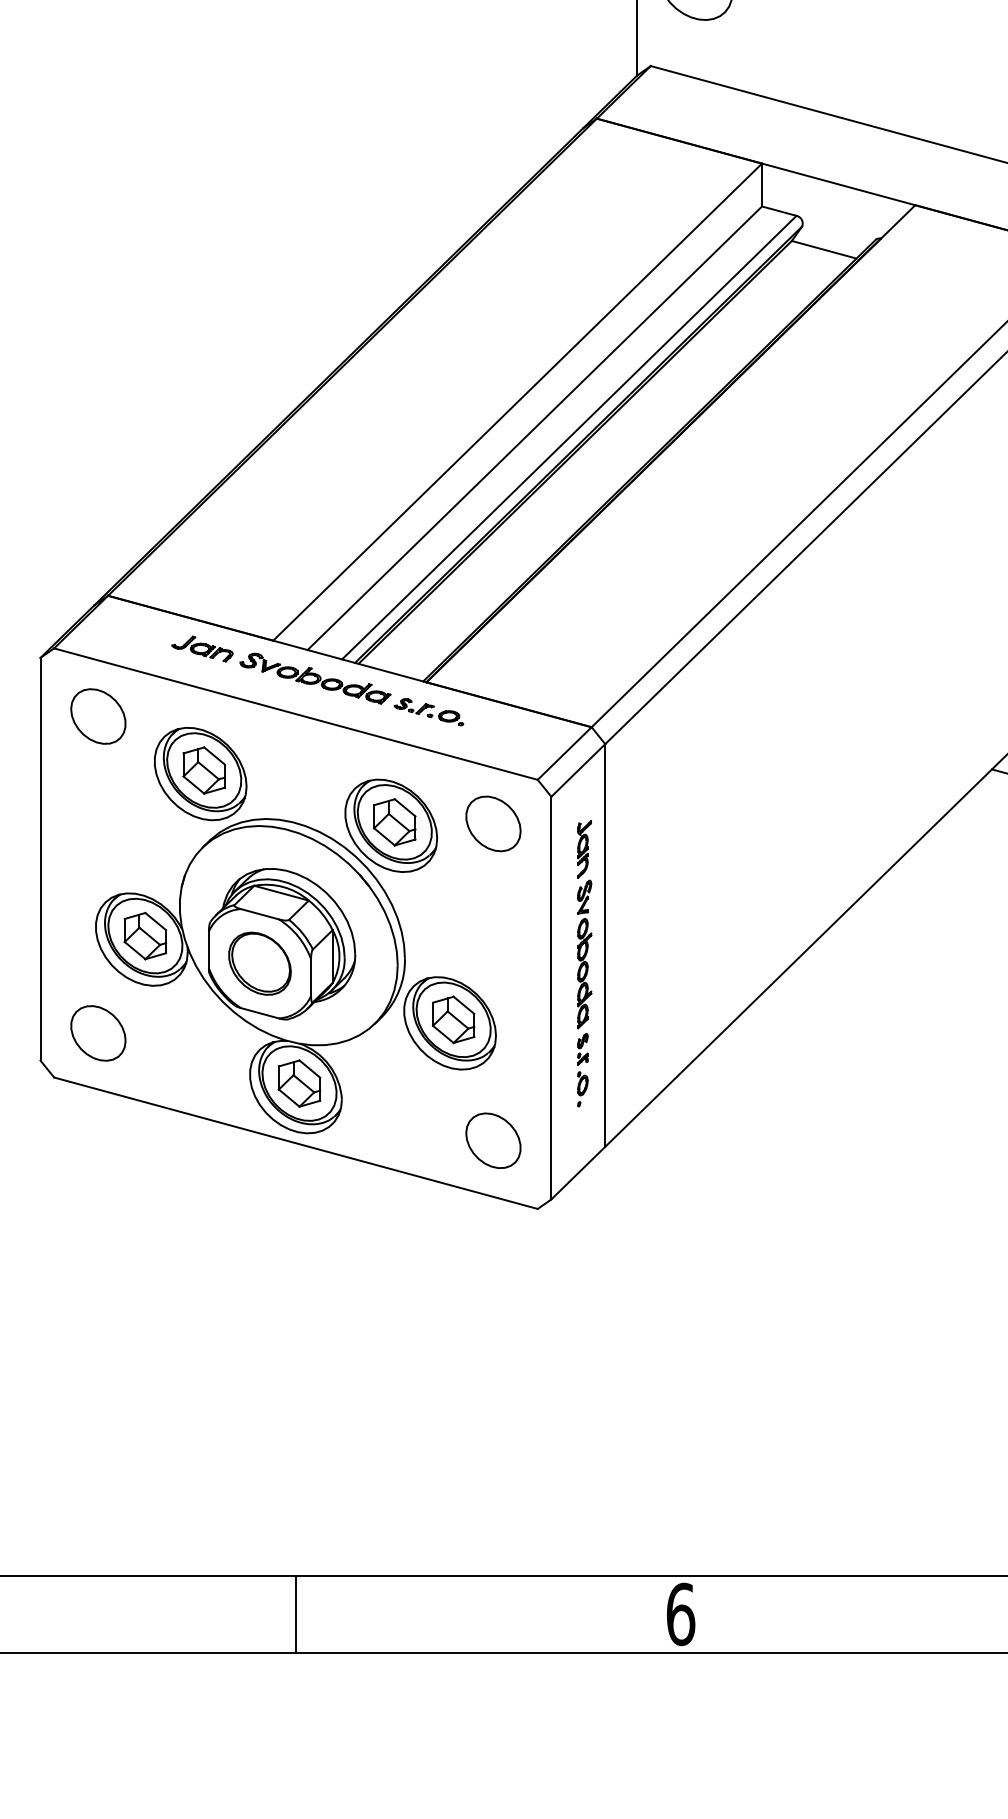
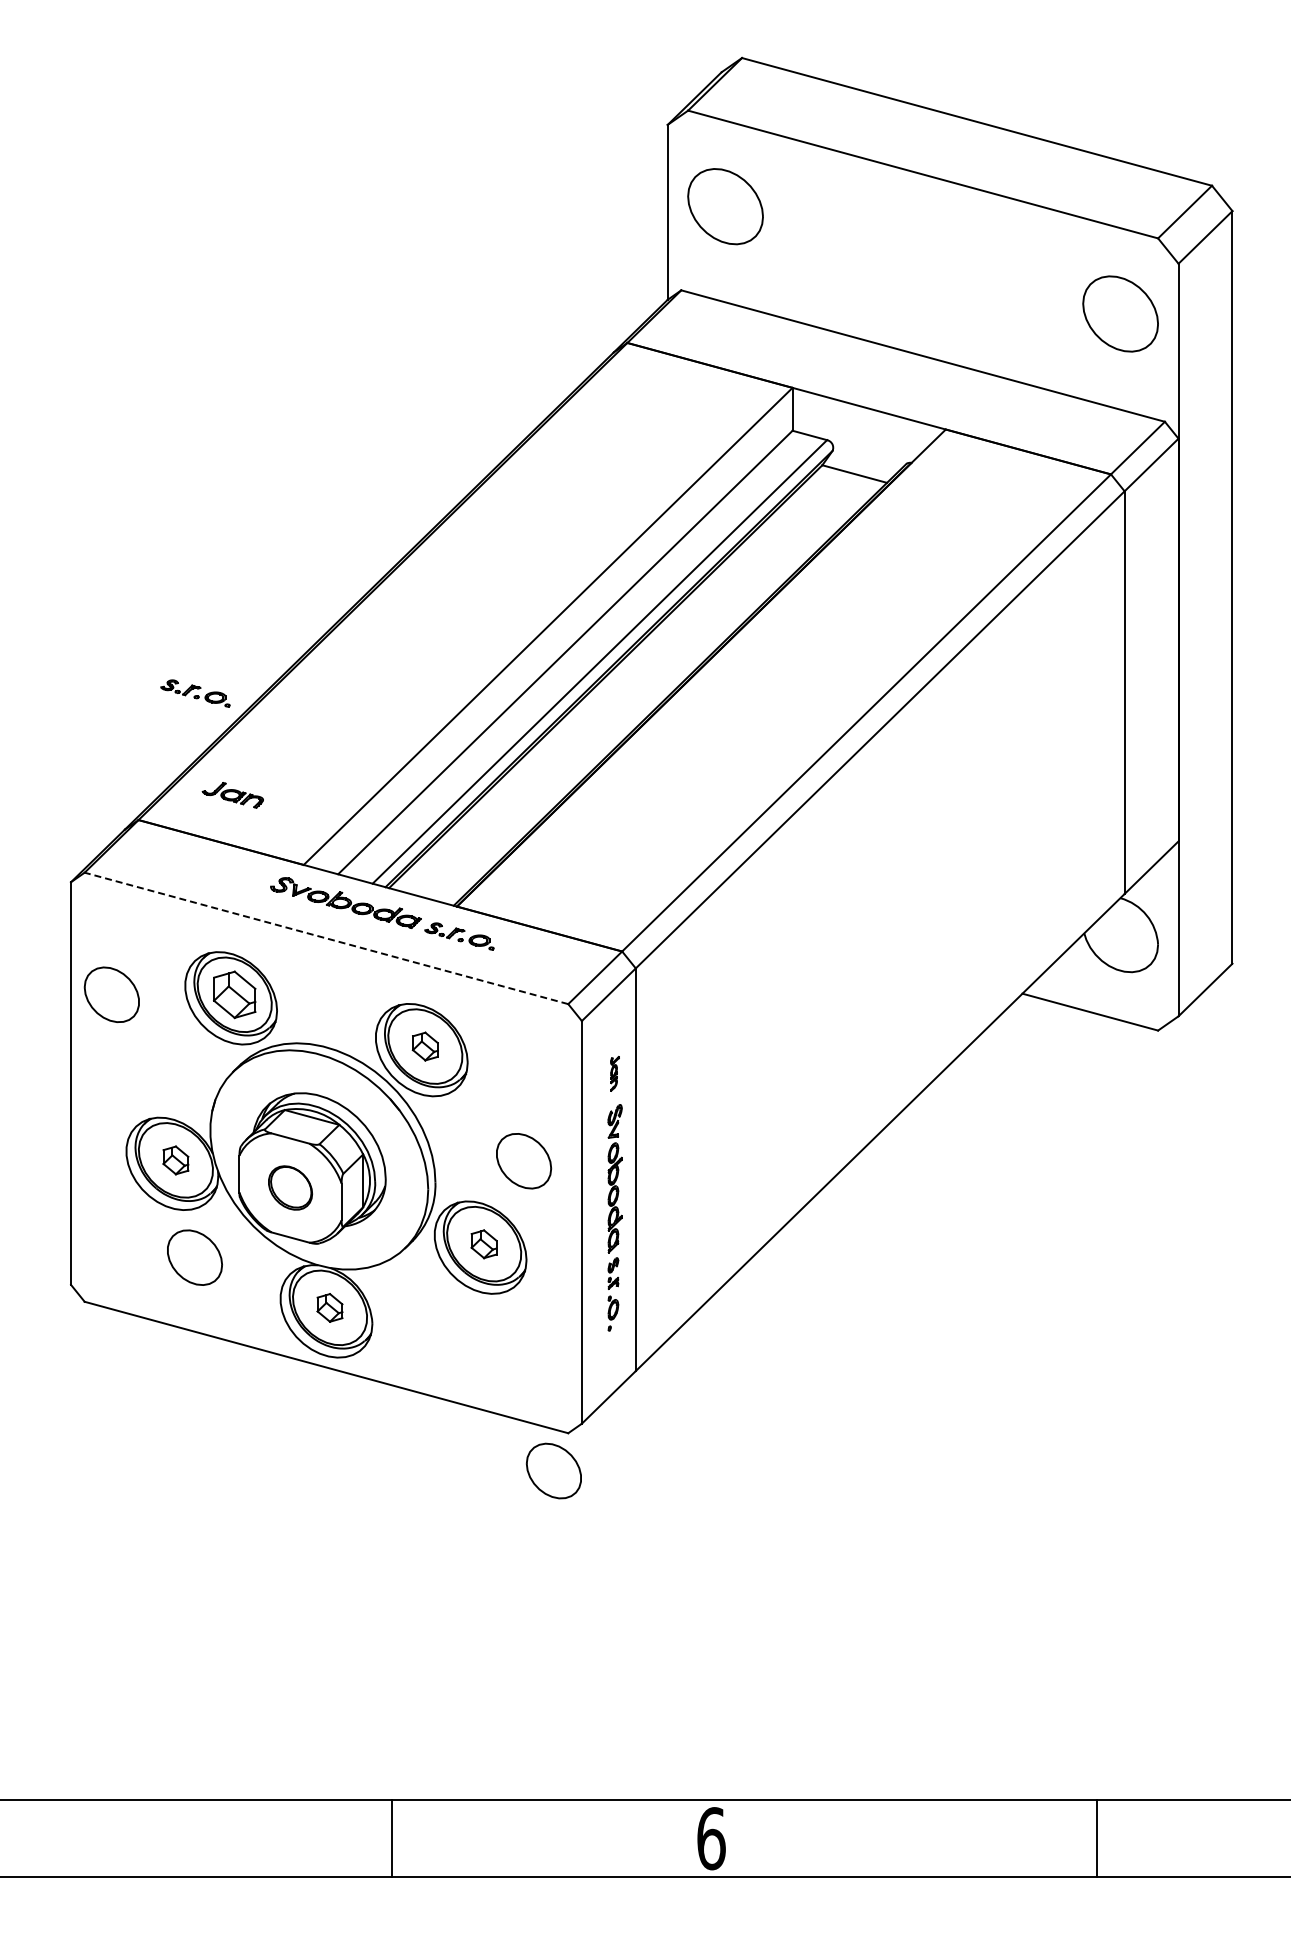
part: (164, 469) -> (195, 693), added
part: (201, 649) -> (232, 795), moved
line: (295, 714) -> (326, 938), solid -> dashed
part: (97, 716) -> (111, 994), moved
part: (394, 822) -> (425, 1046), size x0.6
part: (493, 824) -> (524, 1161), moved
part: (583, 849) -> (614, 1073), size x0.6
part: (144, 936) -> (175, 1160), size x0.6
part: (259, 963) -> (290, 1187), size x0.7
part: (452, 1020) -> (483, 1244), size x0.6
part: (97, 1033) -> (194, 1257), moved
part: (298, 1083) -> (329, 1307), size x0.6
part: (492, 1140) -> (553, 1470), moved
line: (296, 1613) -> (392, 1837), moved

